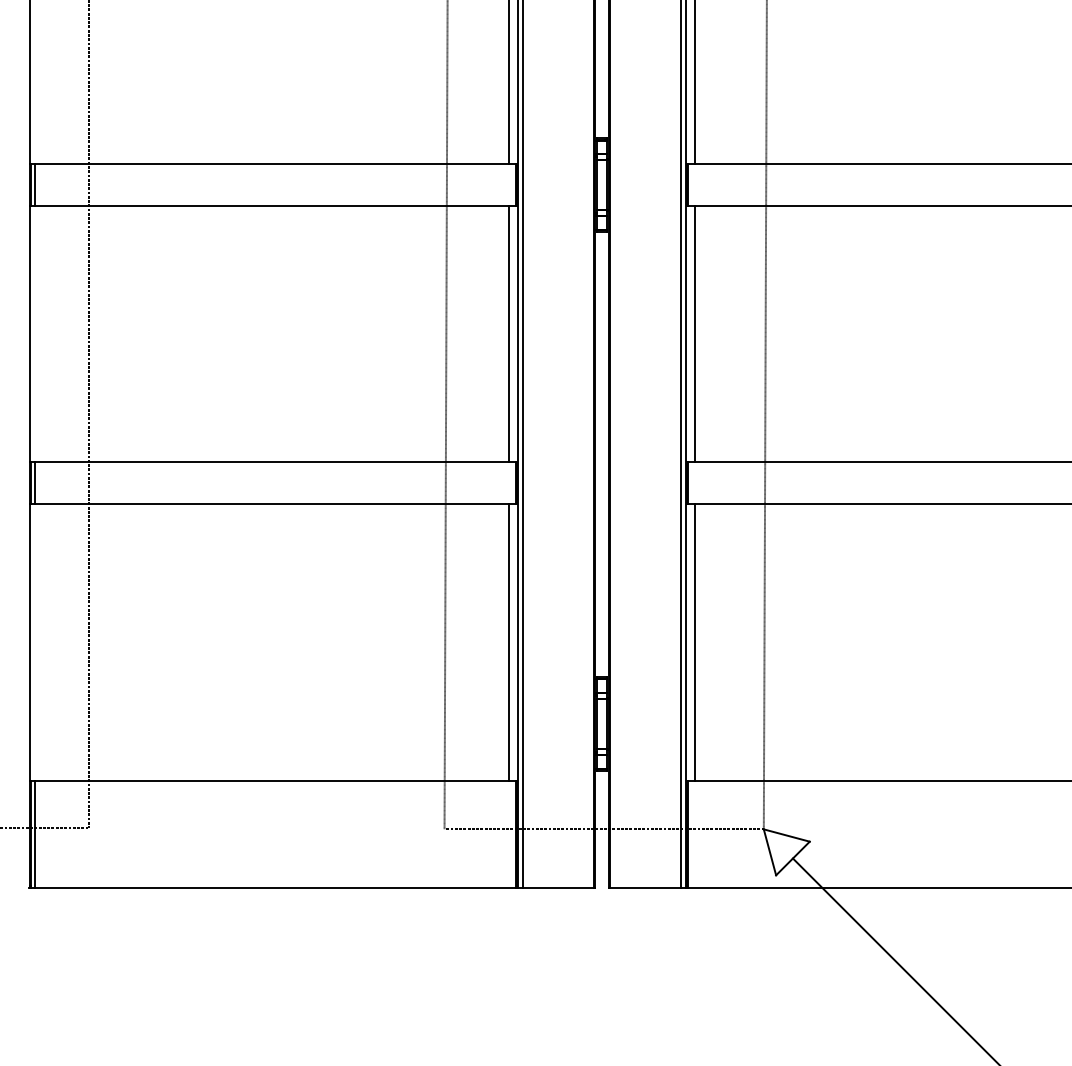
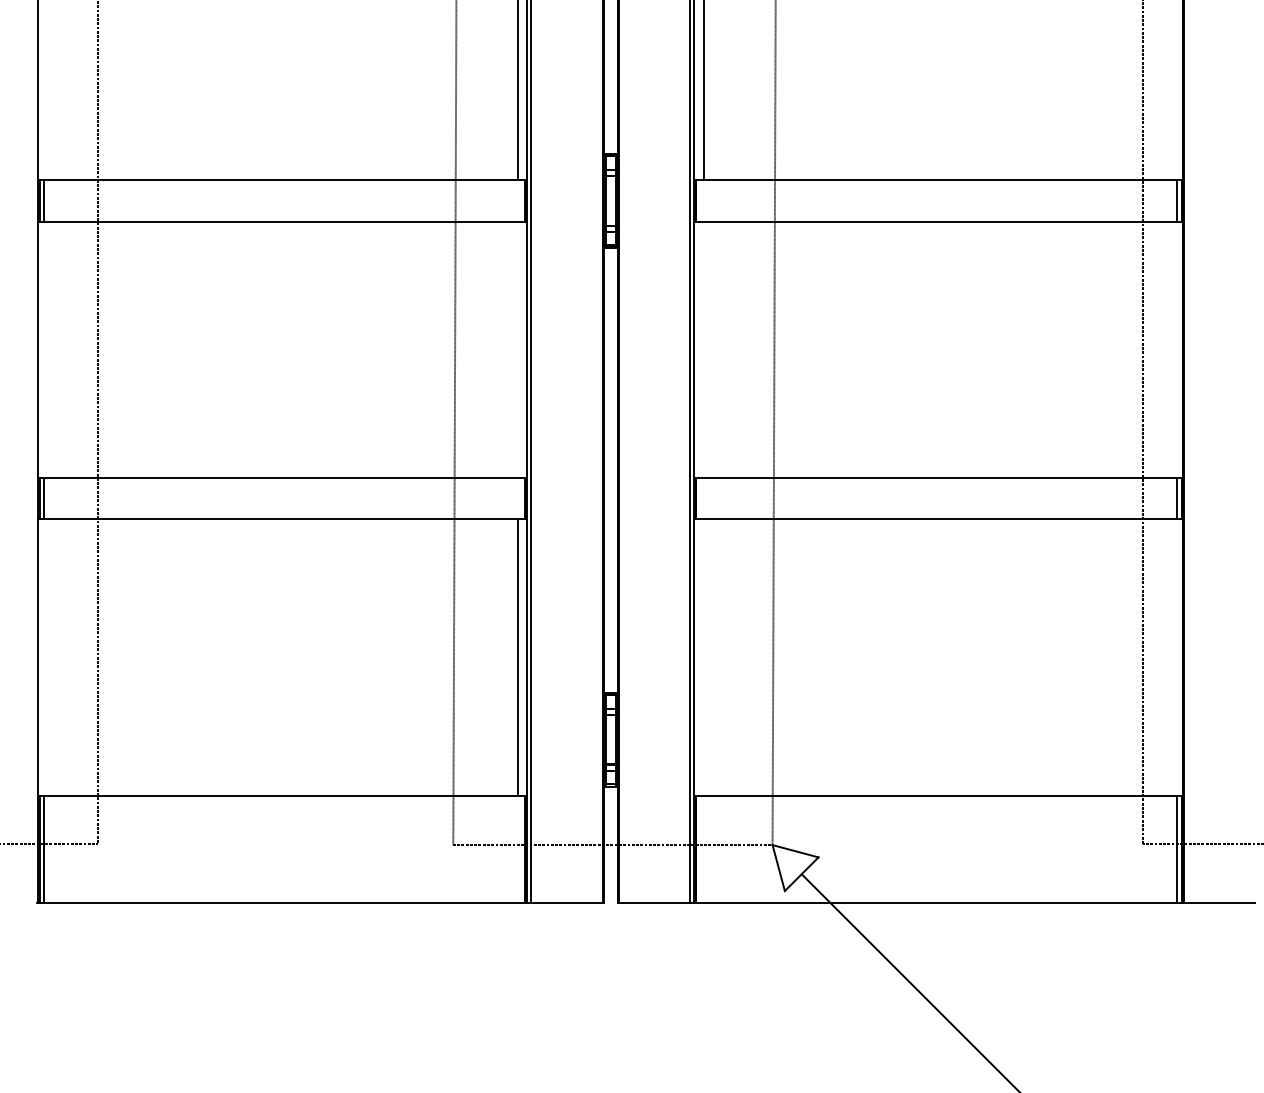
line: (508, 333) -> (517, 349), removed
line: (694, 333) -> (703, 349), removed
line: (694, 641) -> (703, 657), removed

